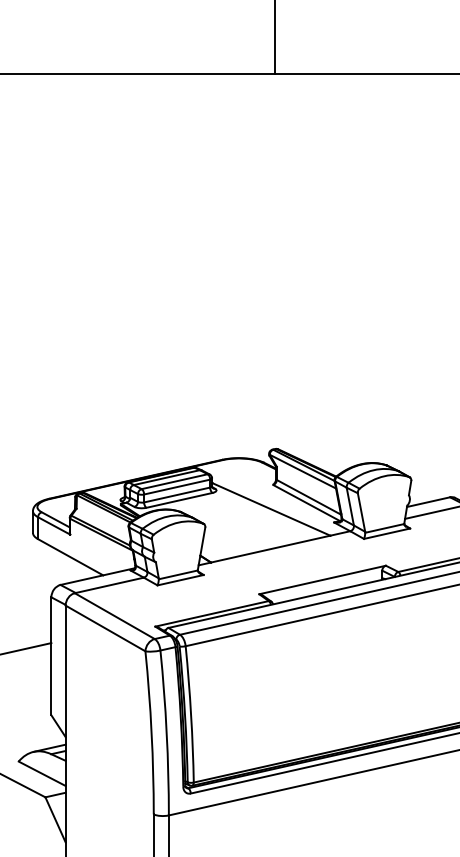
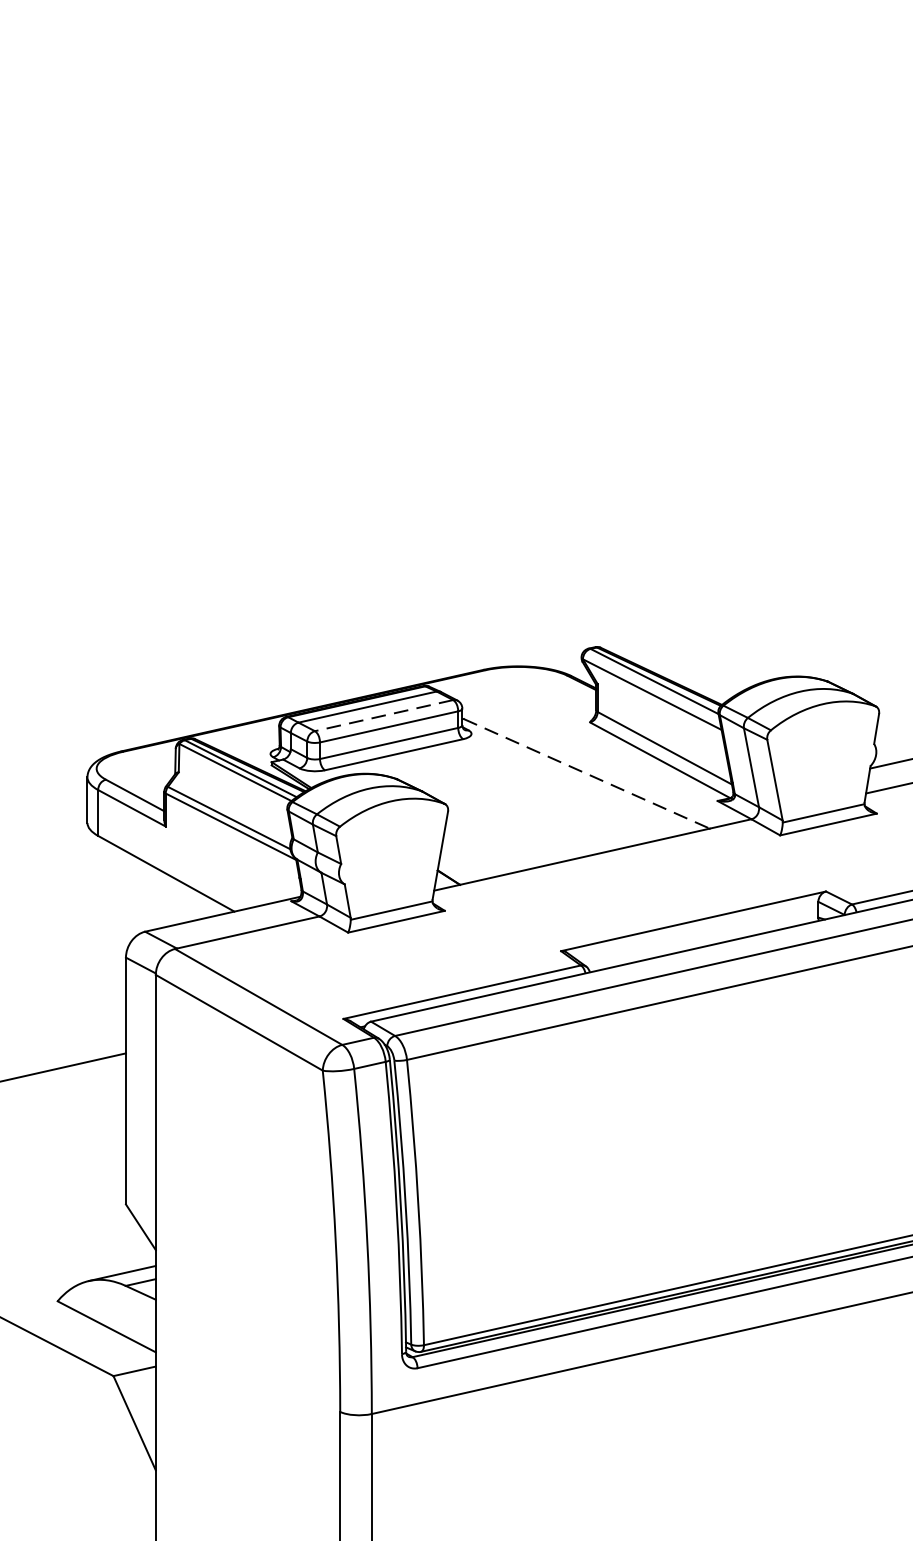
line: (174, 481) -> (383, 715), solid -> dashed
line: (272, 509) -> (588, 773), solid -> dashed

